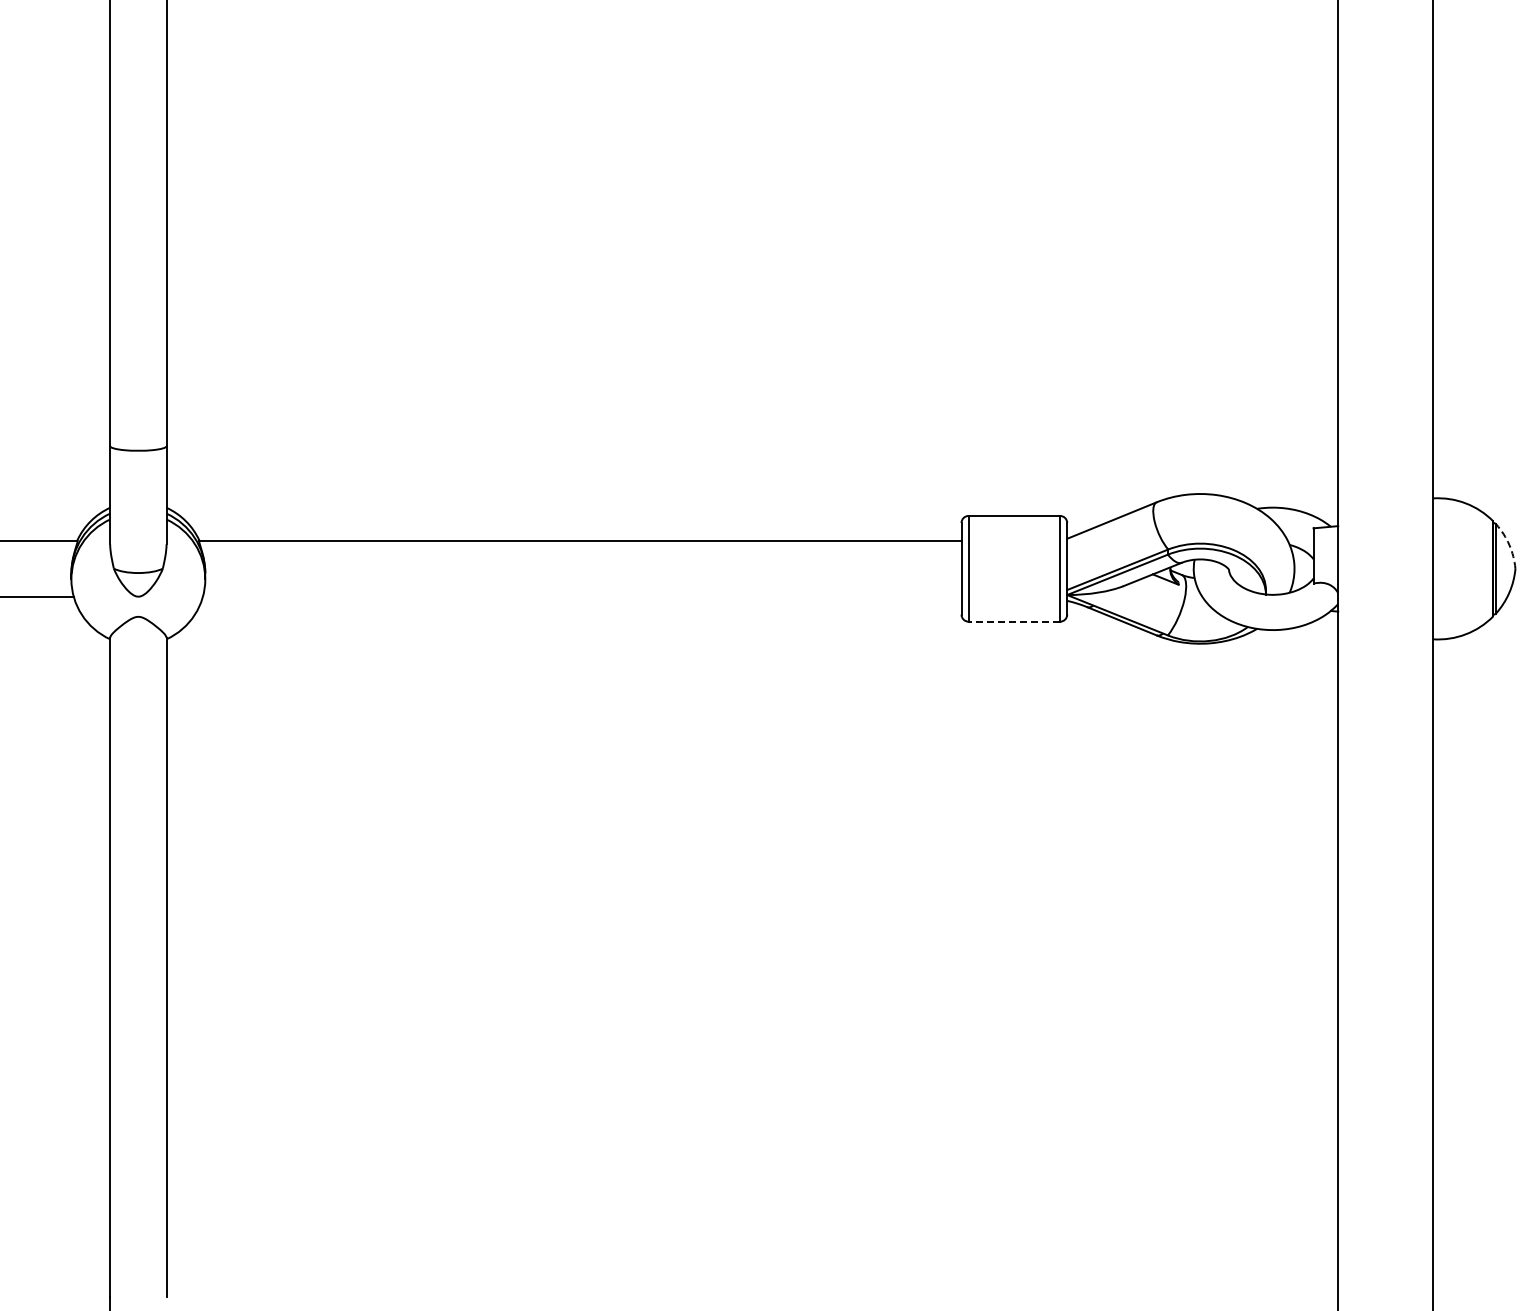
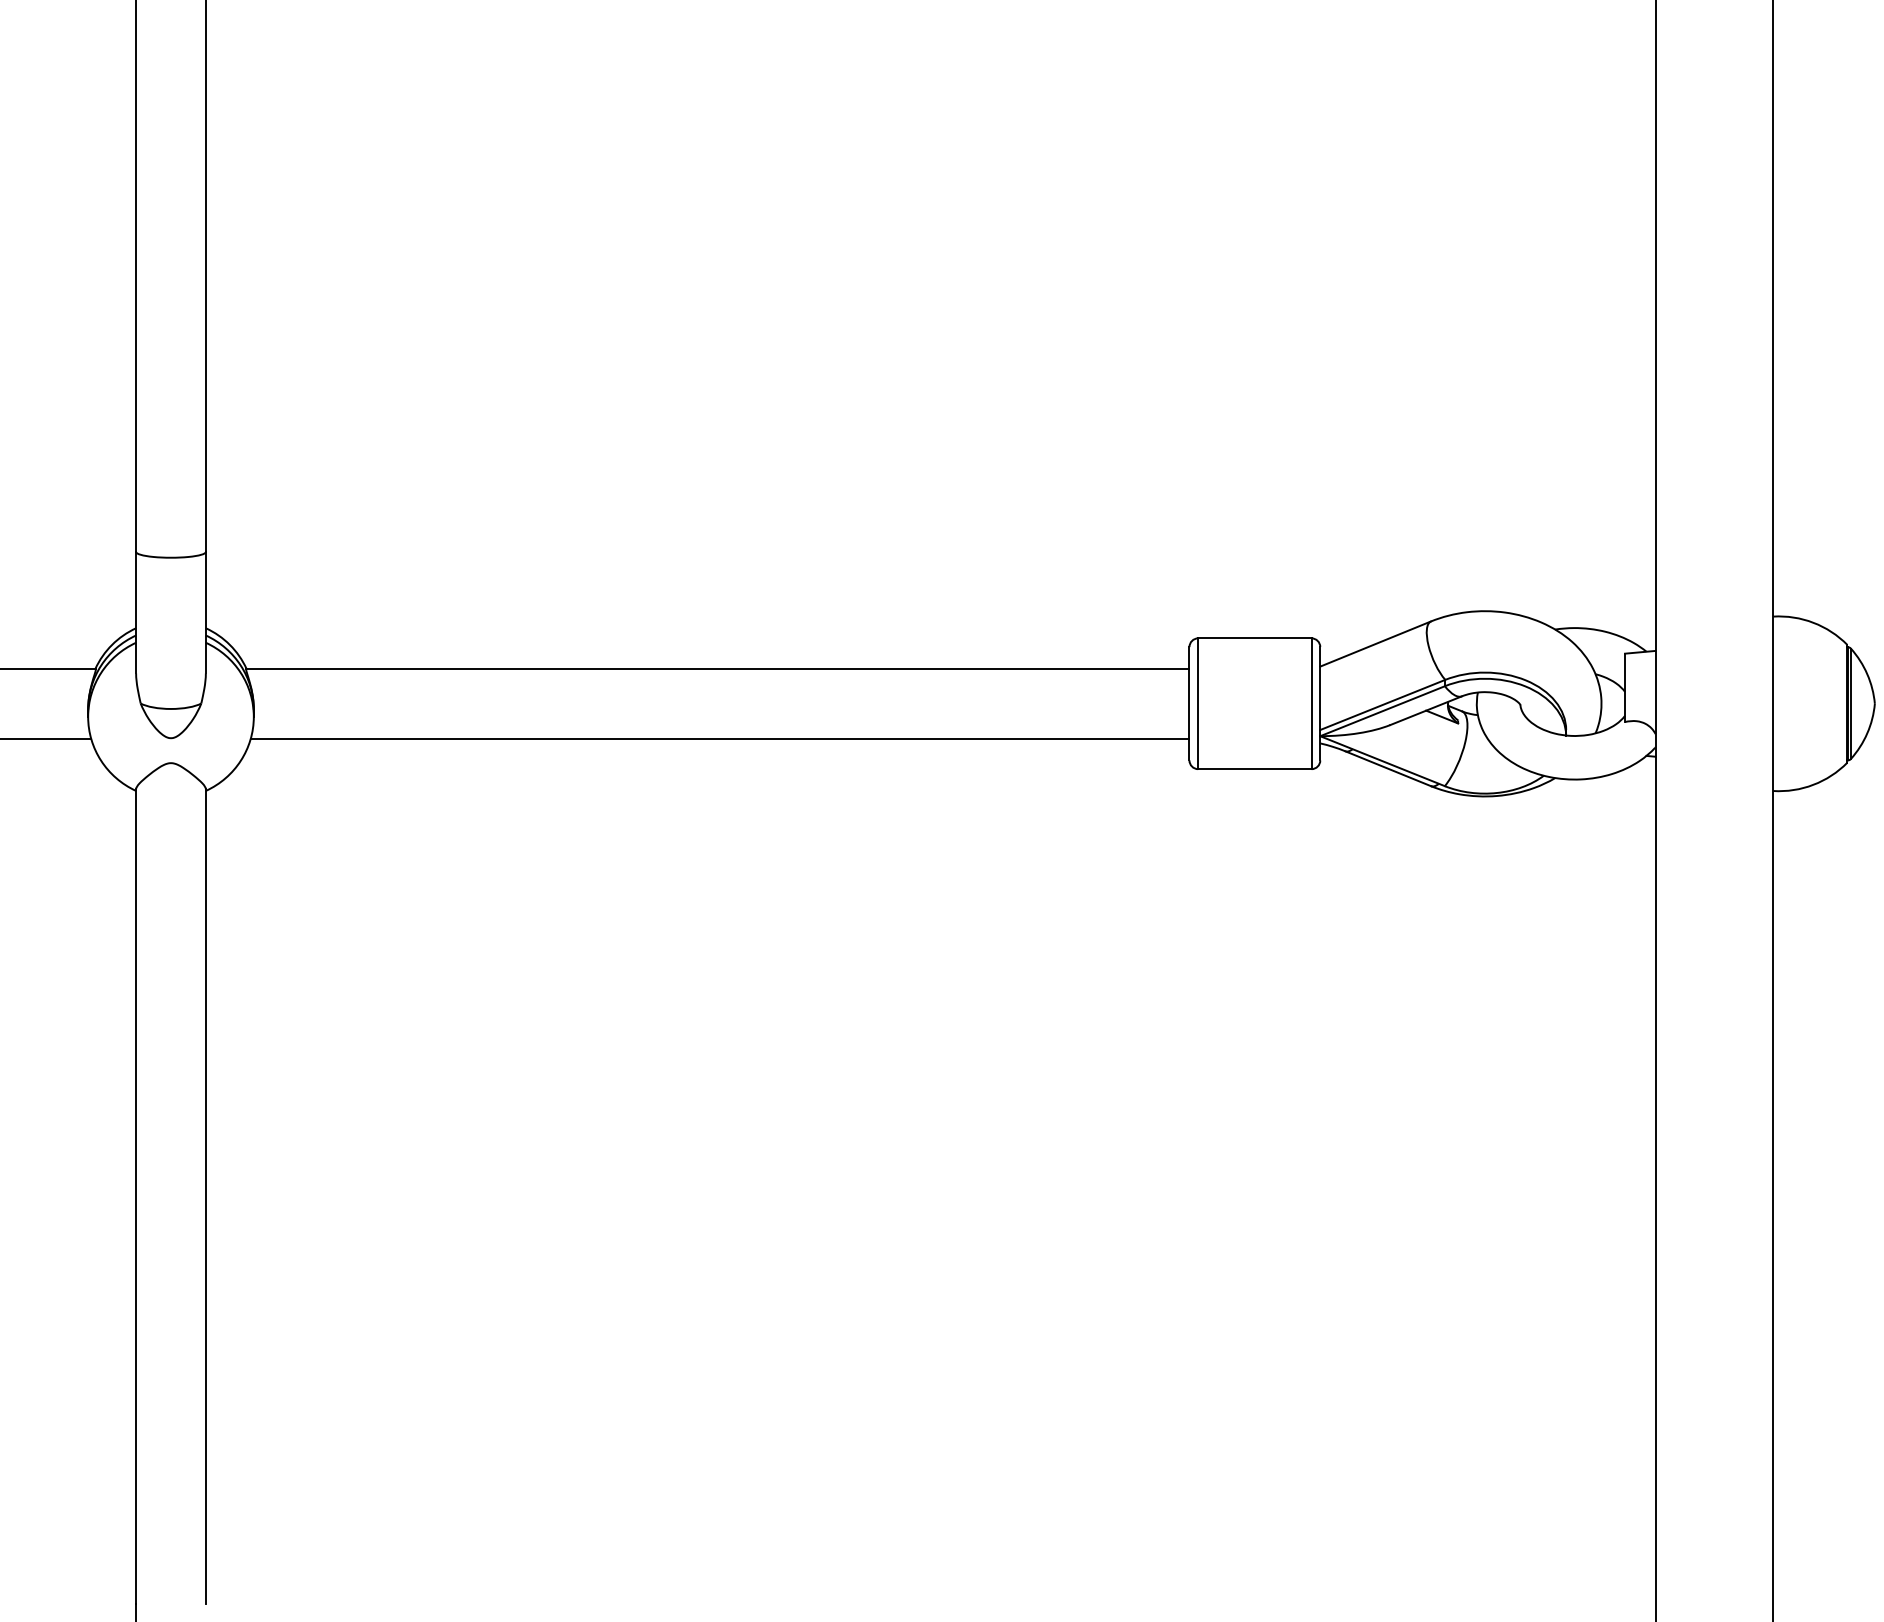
arc: (1509, 544) -> (1867, 673), dashed -> solid
line: (581, 597) -> (719, 739), added
line: (1014, 621) -> (1255, 768), dashed -> solid

